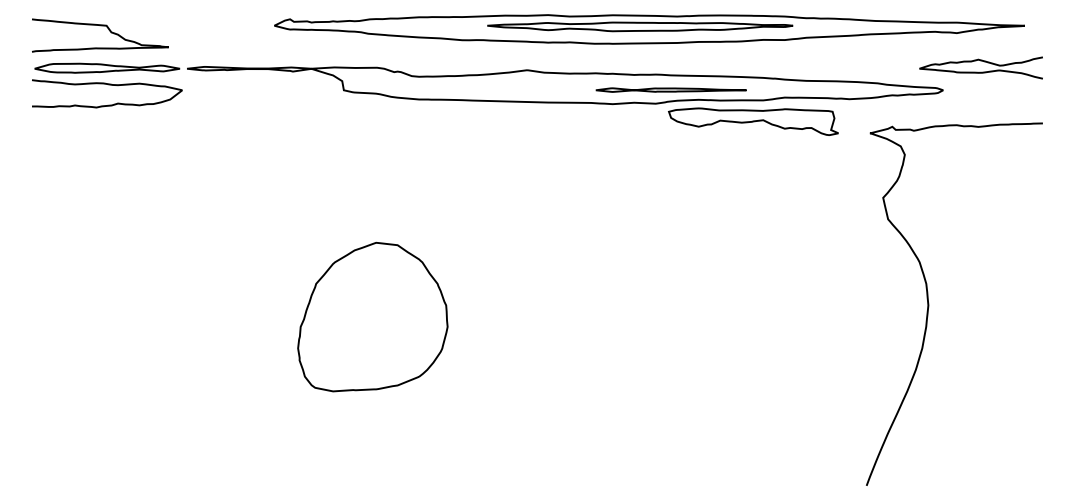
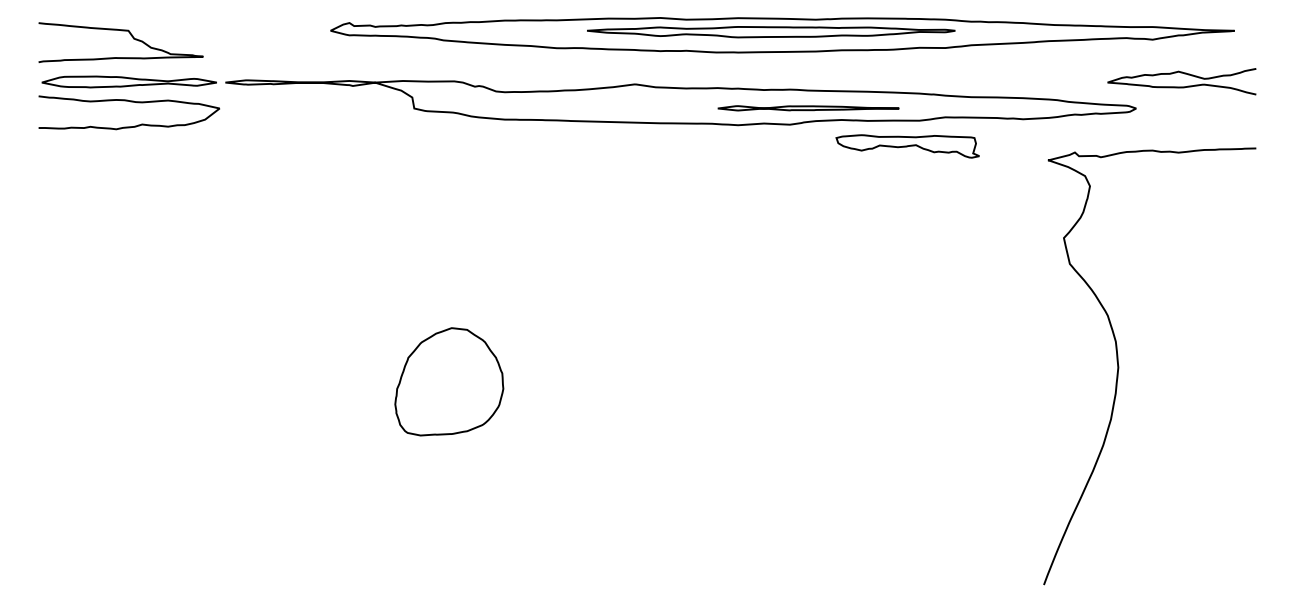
part: (753, 121) -> (907, 146), size x0.7
part: (373, 316) -> (449, 381), size x0.6

